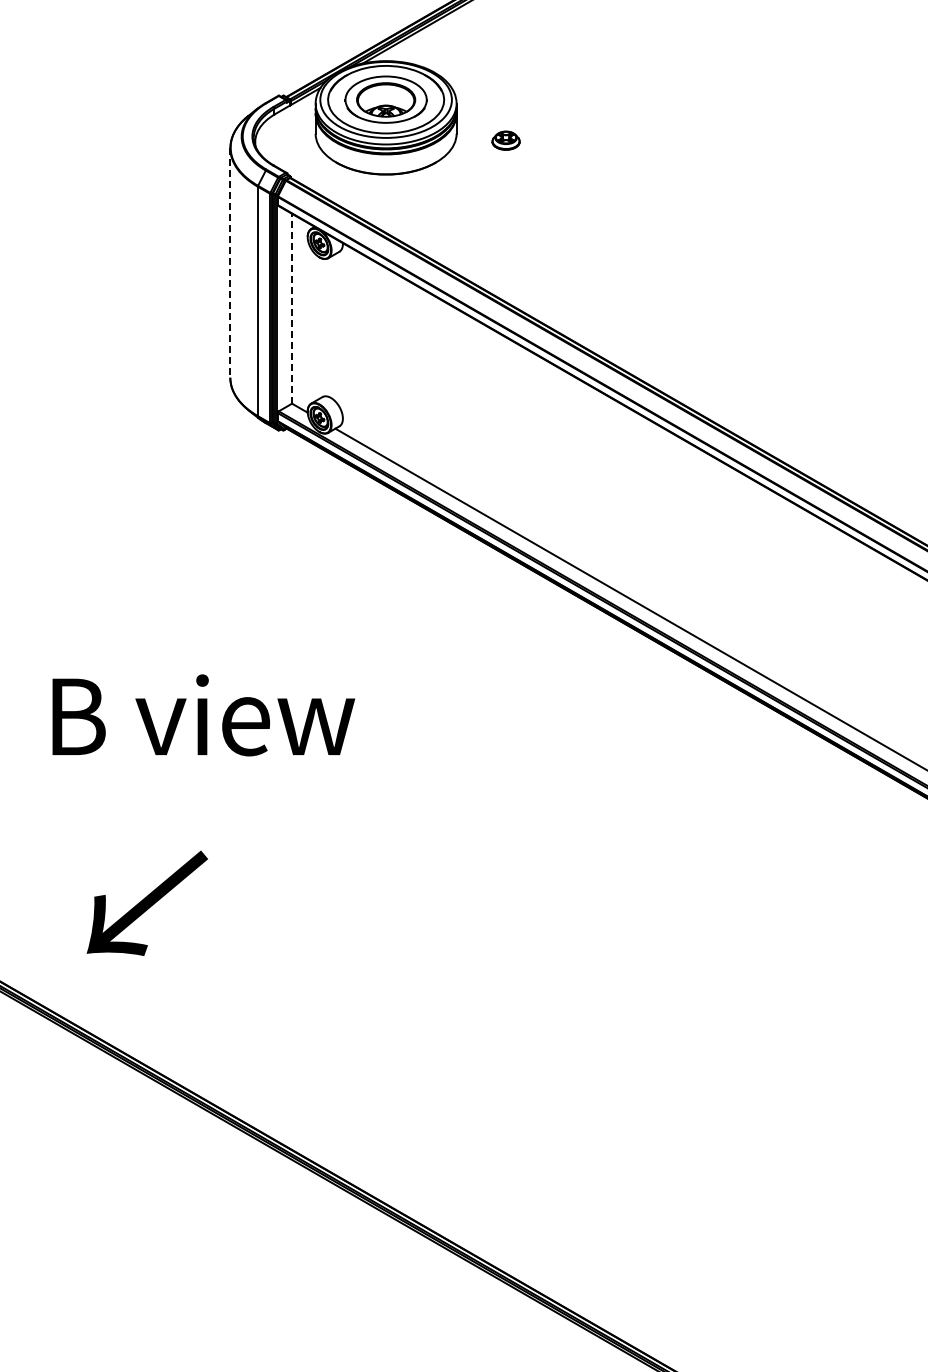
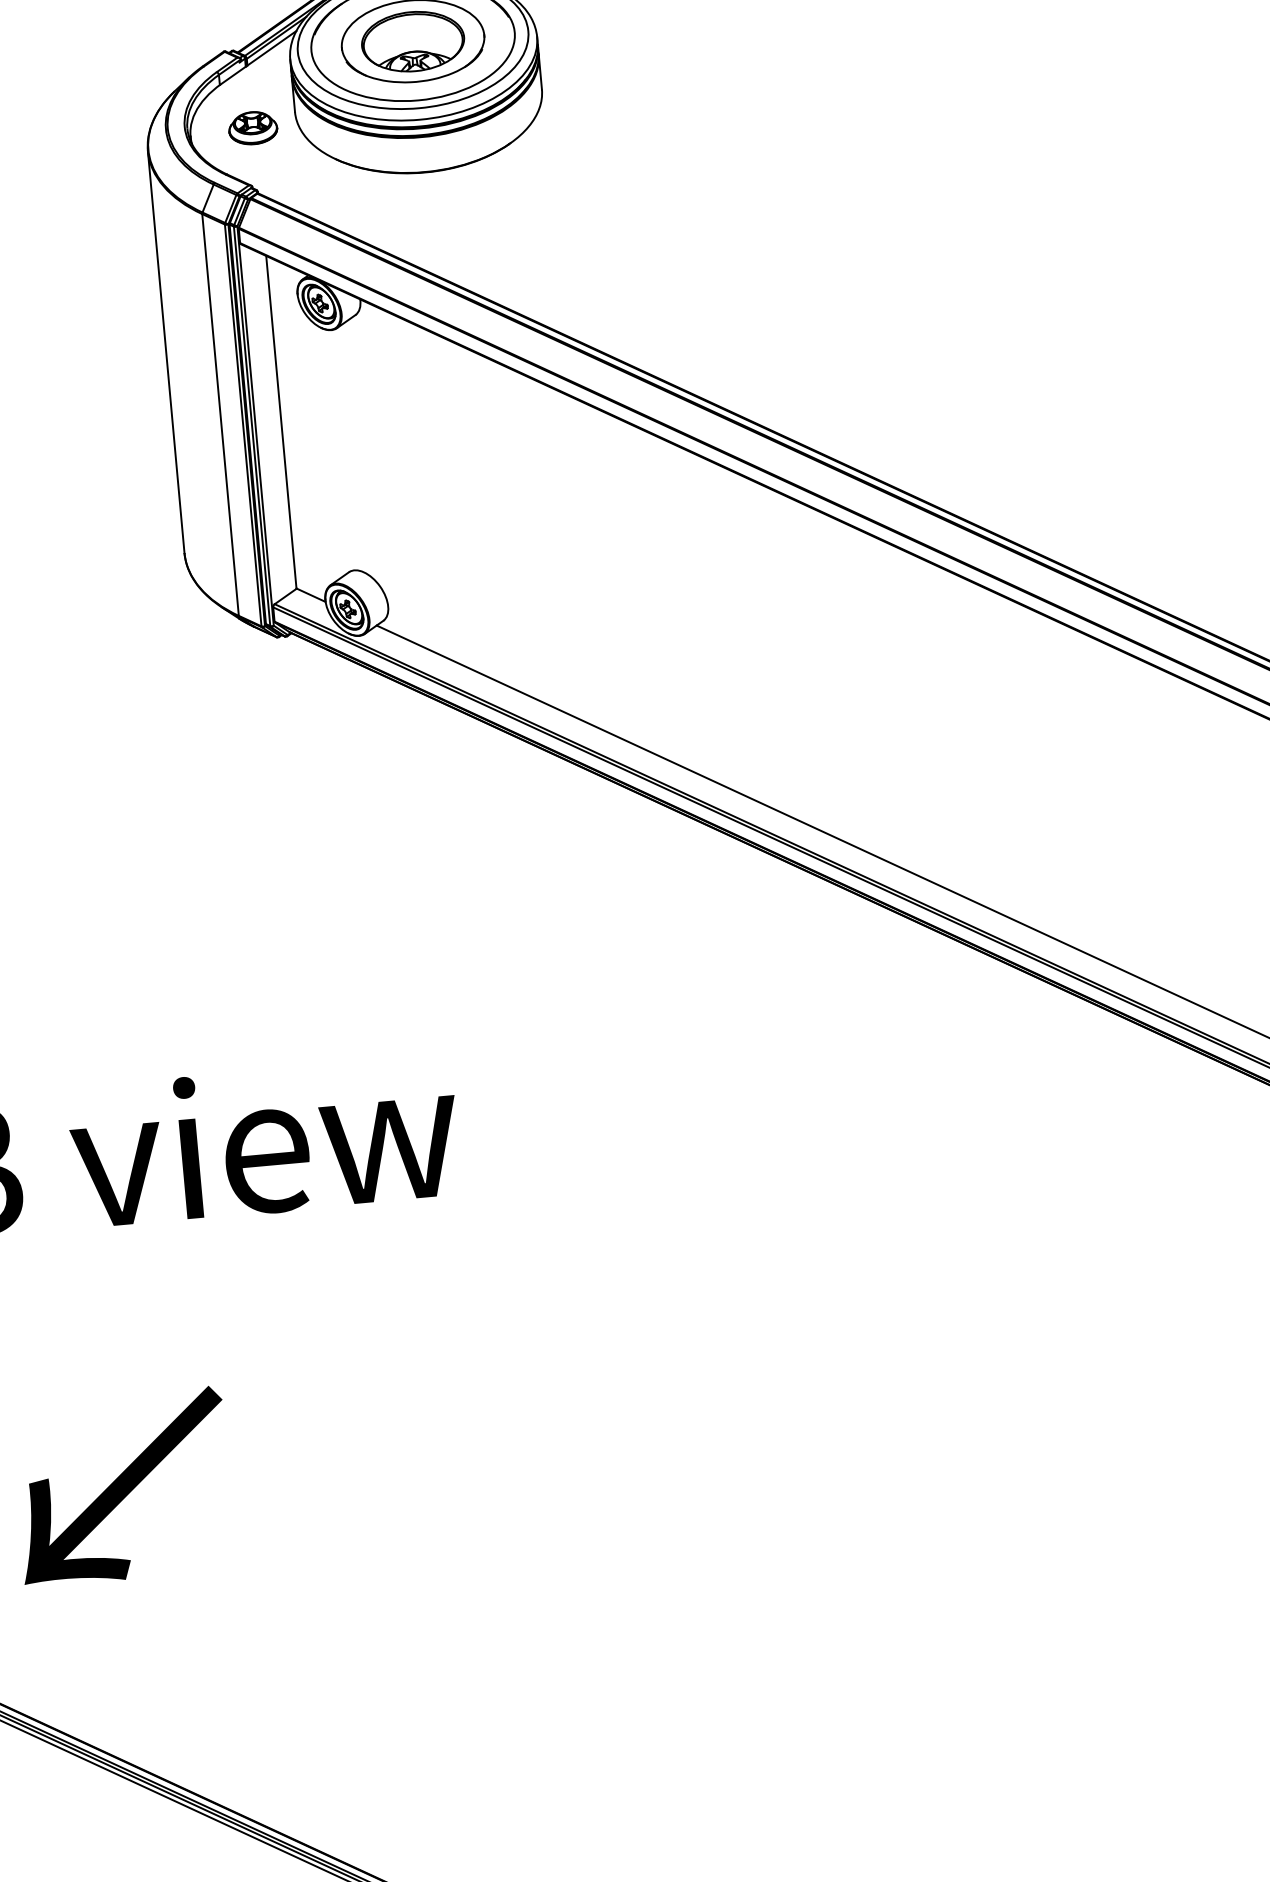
part: (505, 140) -> (252, 127), moved
line: (230, 263) -> (166, 352), dashed -> solid
line: (291, 308) -> (280, 422), dashed -> solid

